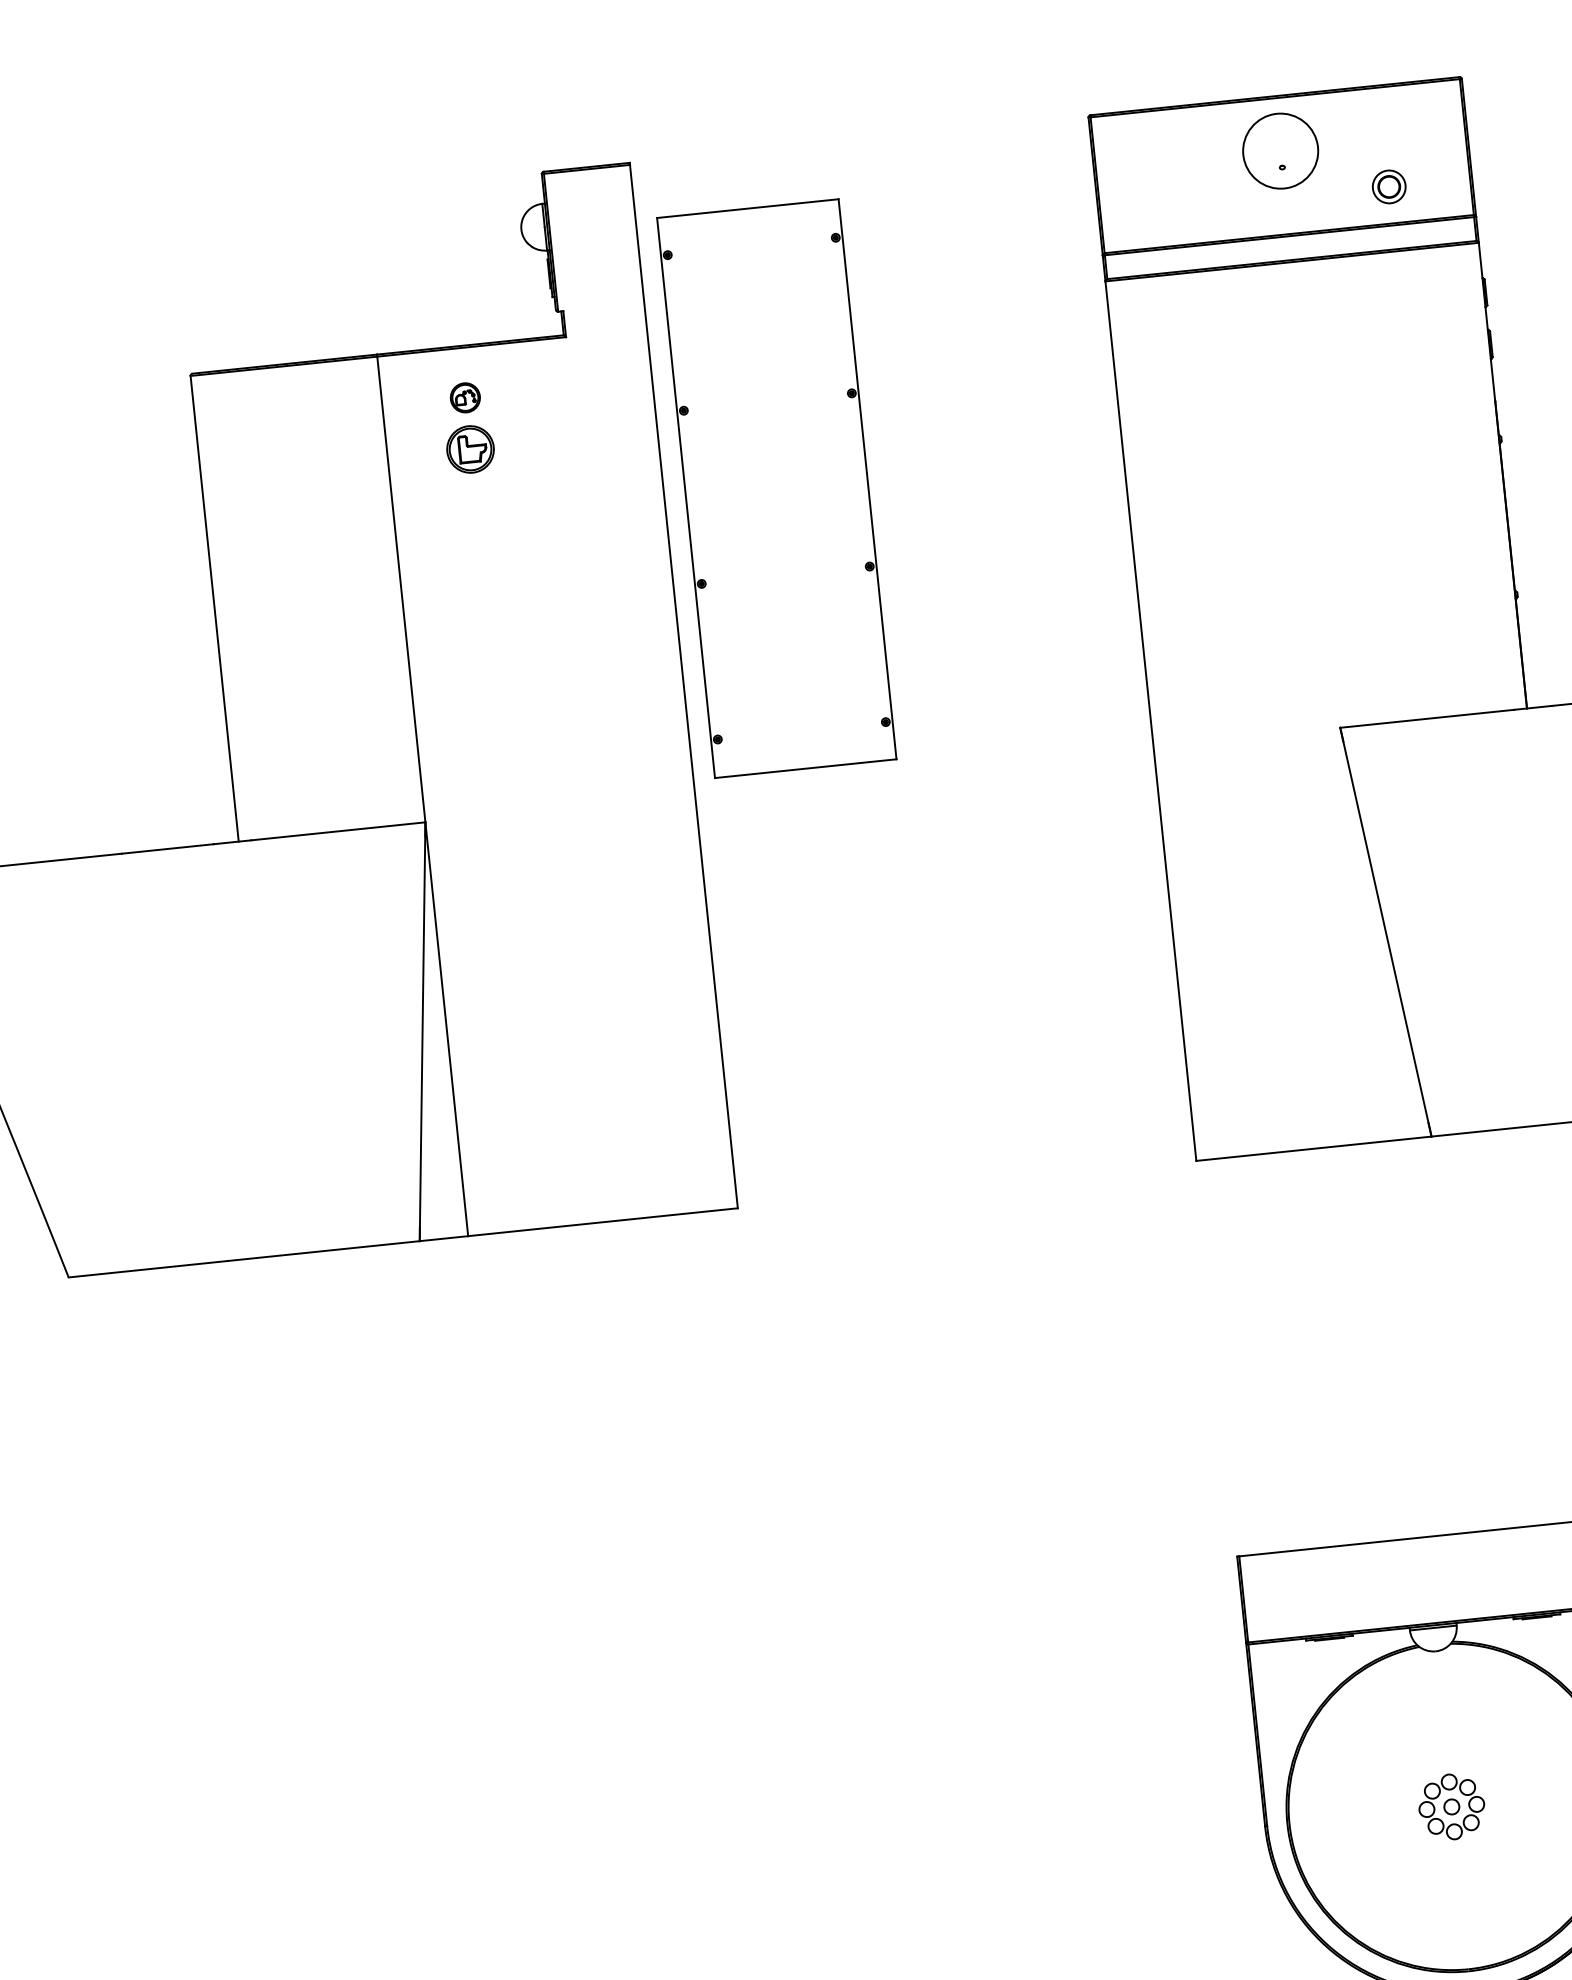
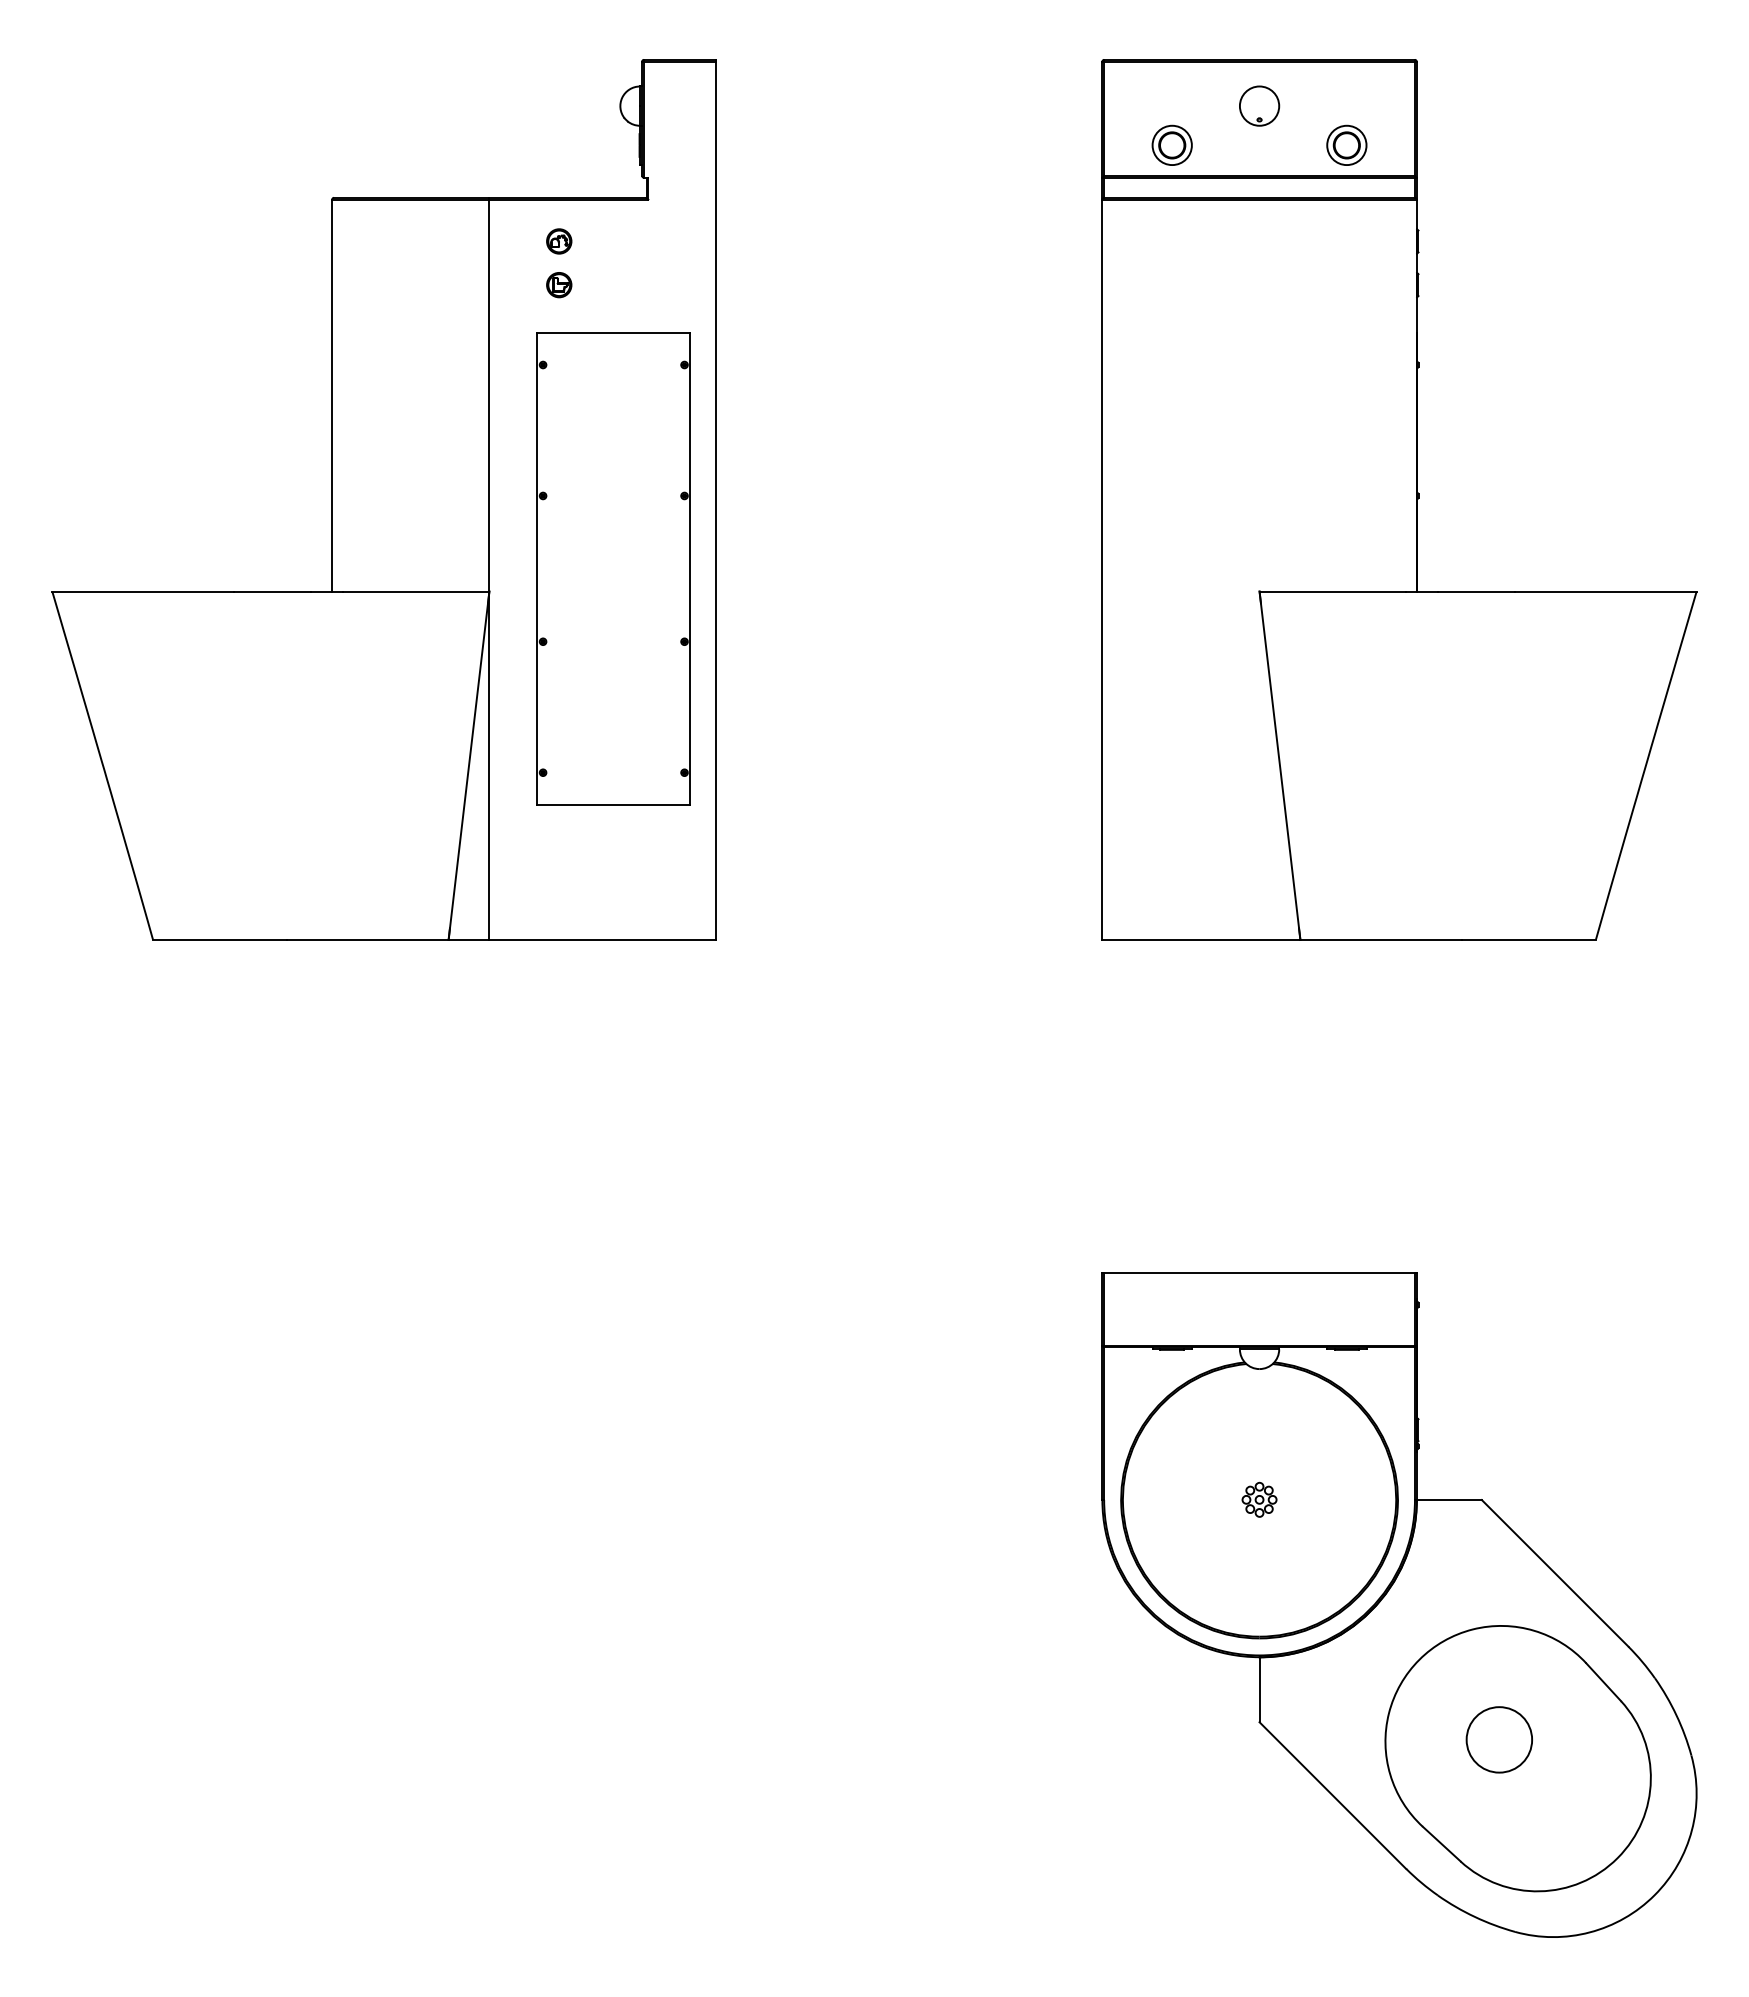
circle: (1280, 150) -> (1259, 105), size x0.62
part: (1388, 186) -> (1346, 144), size x1.43
part: (1180, 207) -> (1171, 144), added
part: (471, 450) -> (559, 285), size x0.62
part: (776, 488) -> (613, 568), moved
part: (1451, 1806) -> (1259, 1499), size x0.62

